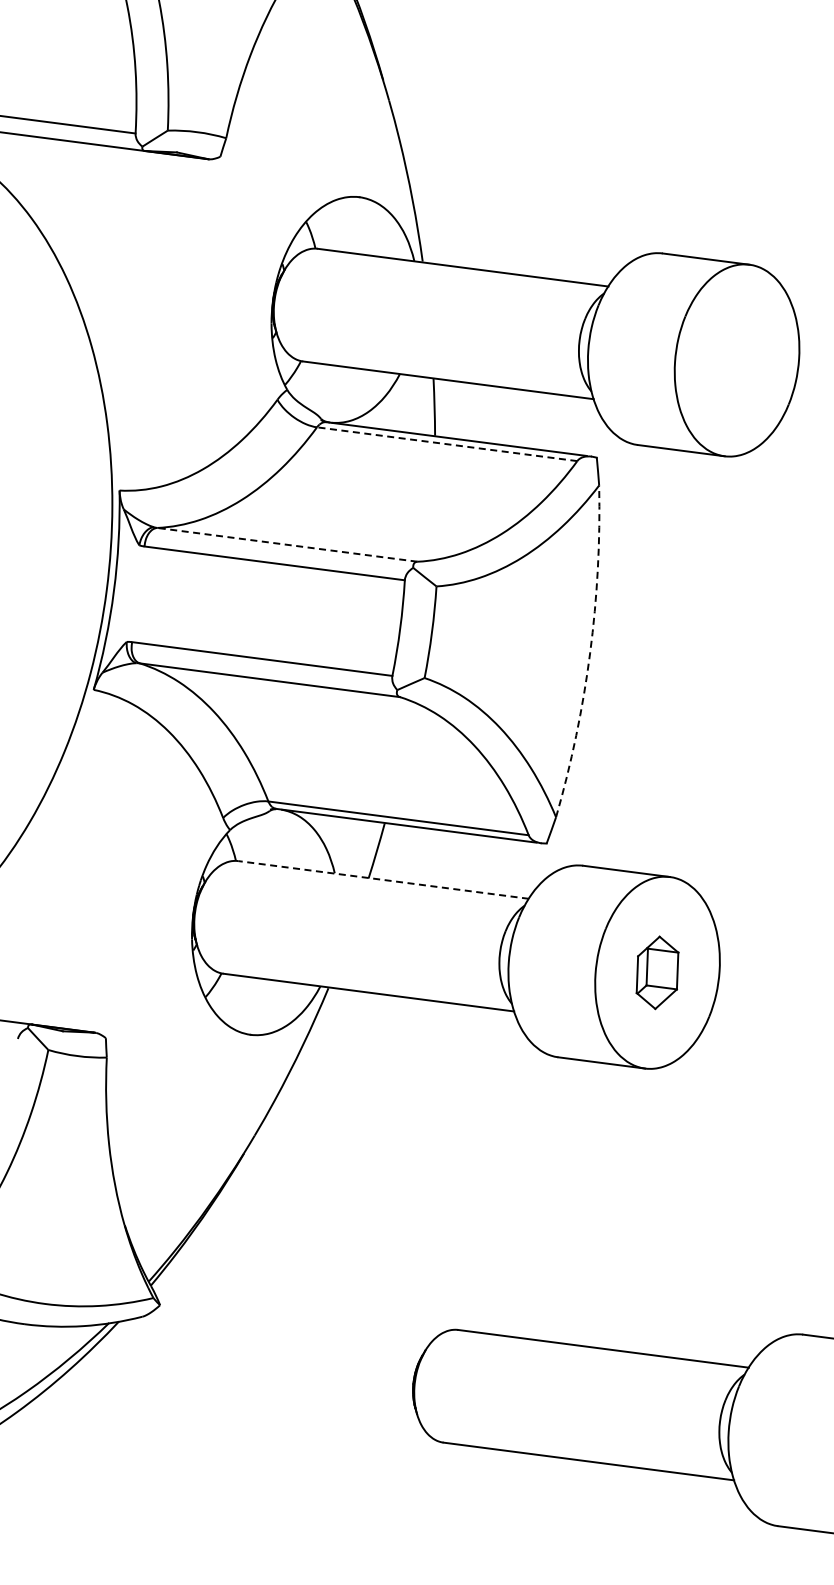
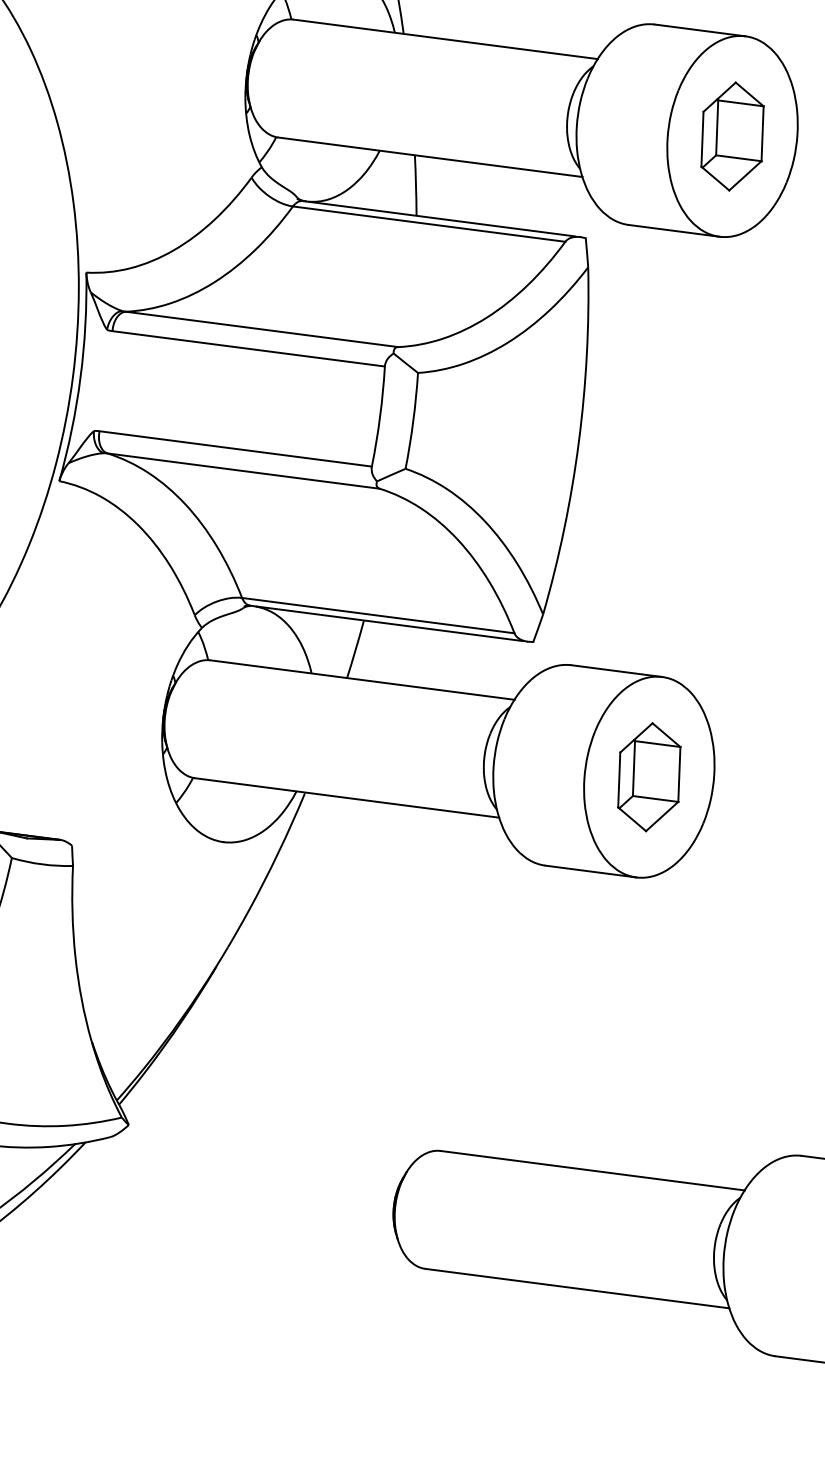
part: (736, 360) -> (731, 136), added
line: (446, 444) -> (428, 224), dashed -> solid
line: (286, 544) -> (261, 329), dashed -> solid
arc: (590, 653) -> (579, 443), dashed -> solid
line: (383, 879) -> (362, 679), dashed -> solid
part: (657, 972) -> (649, 776), size x1.43

